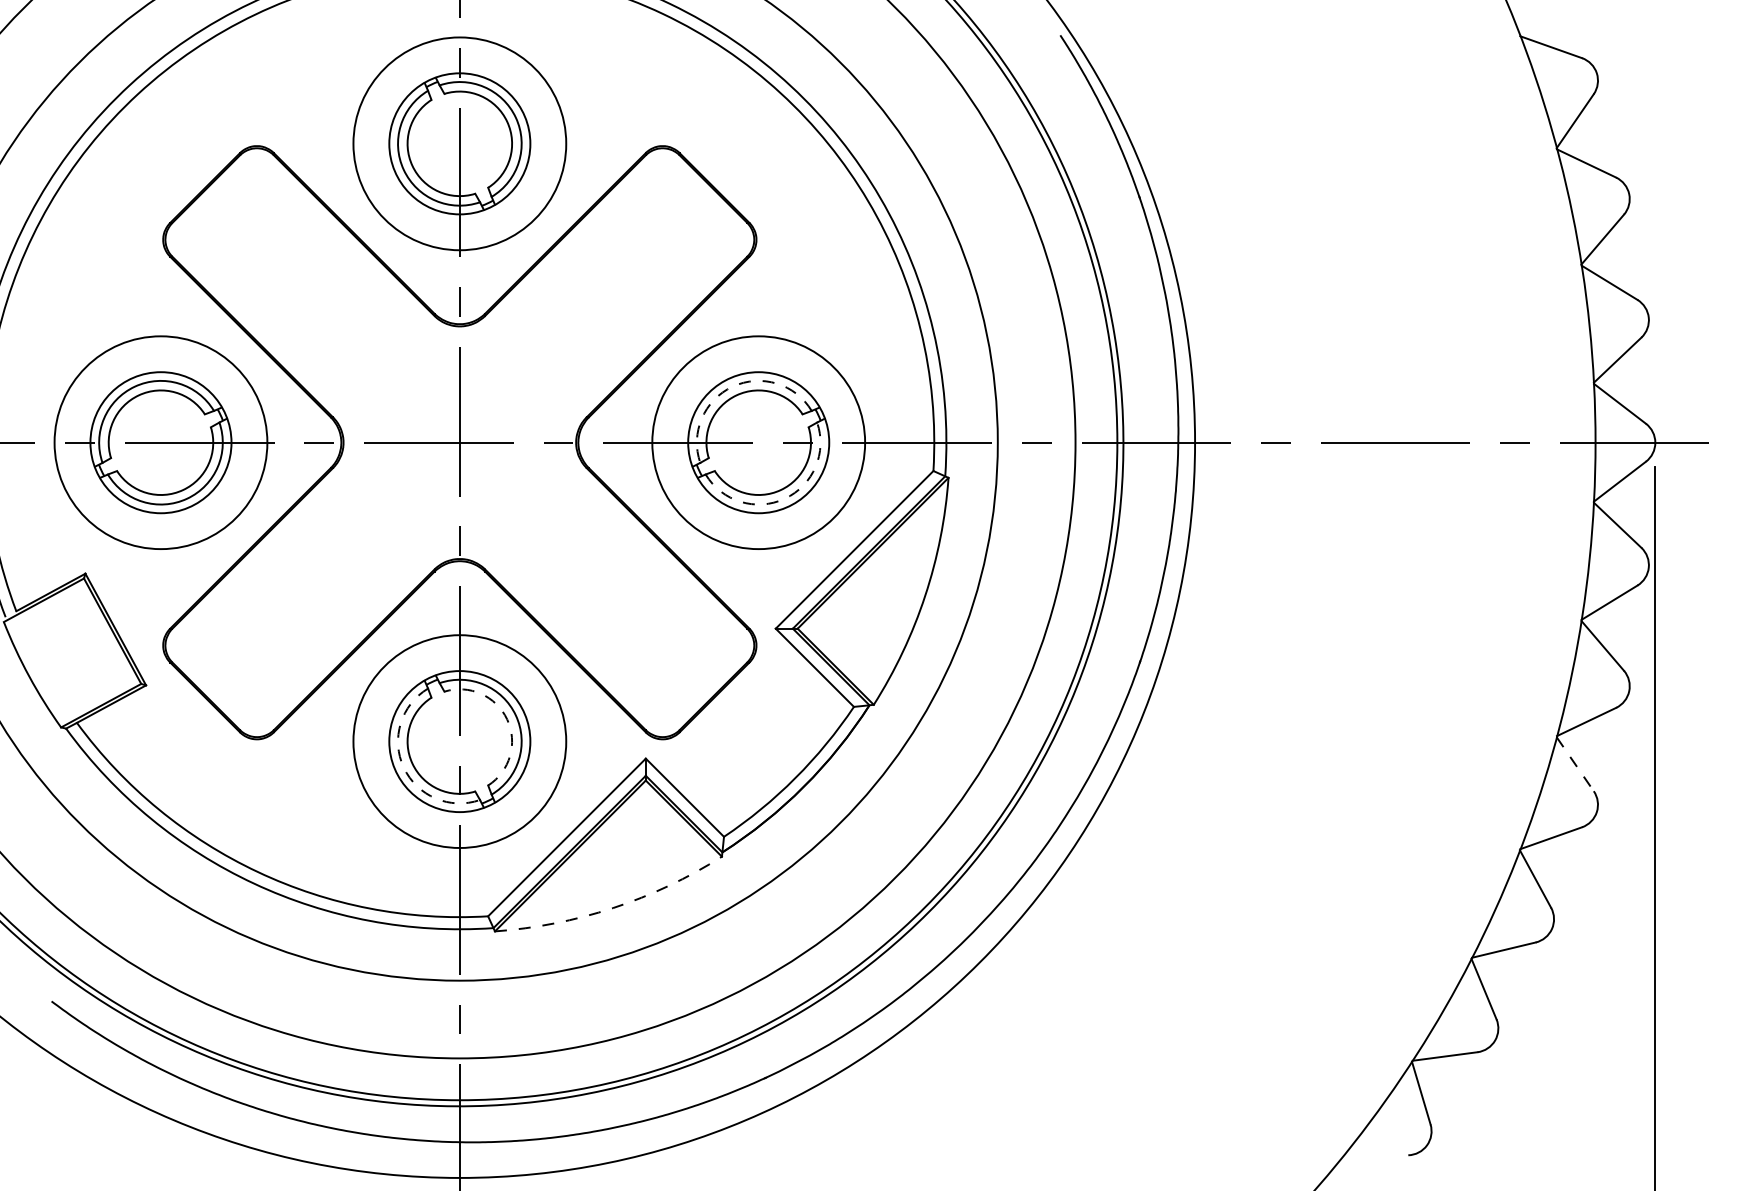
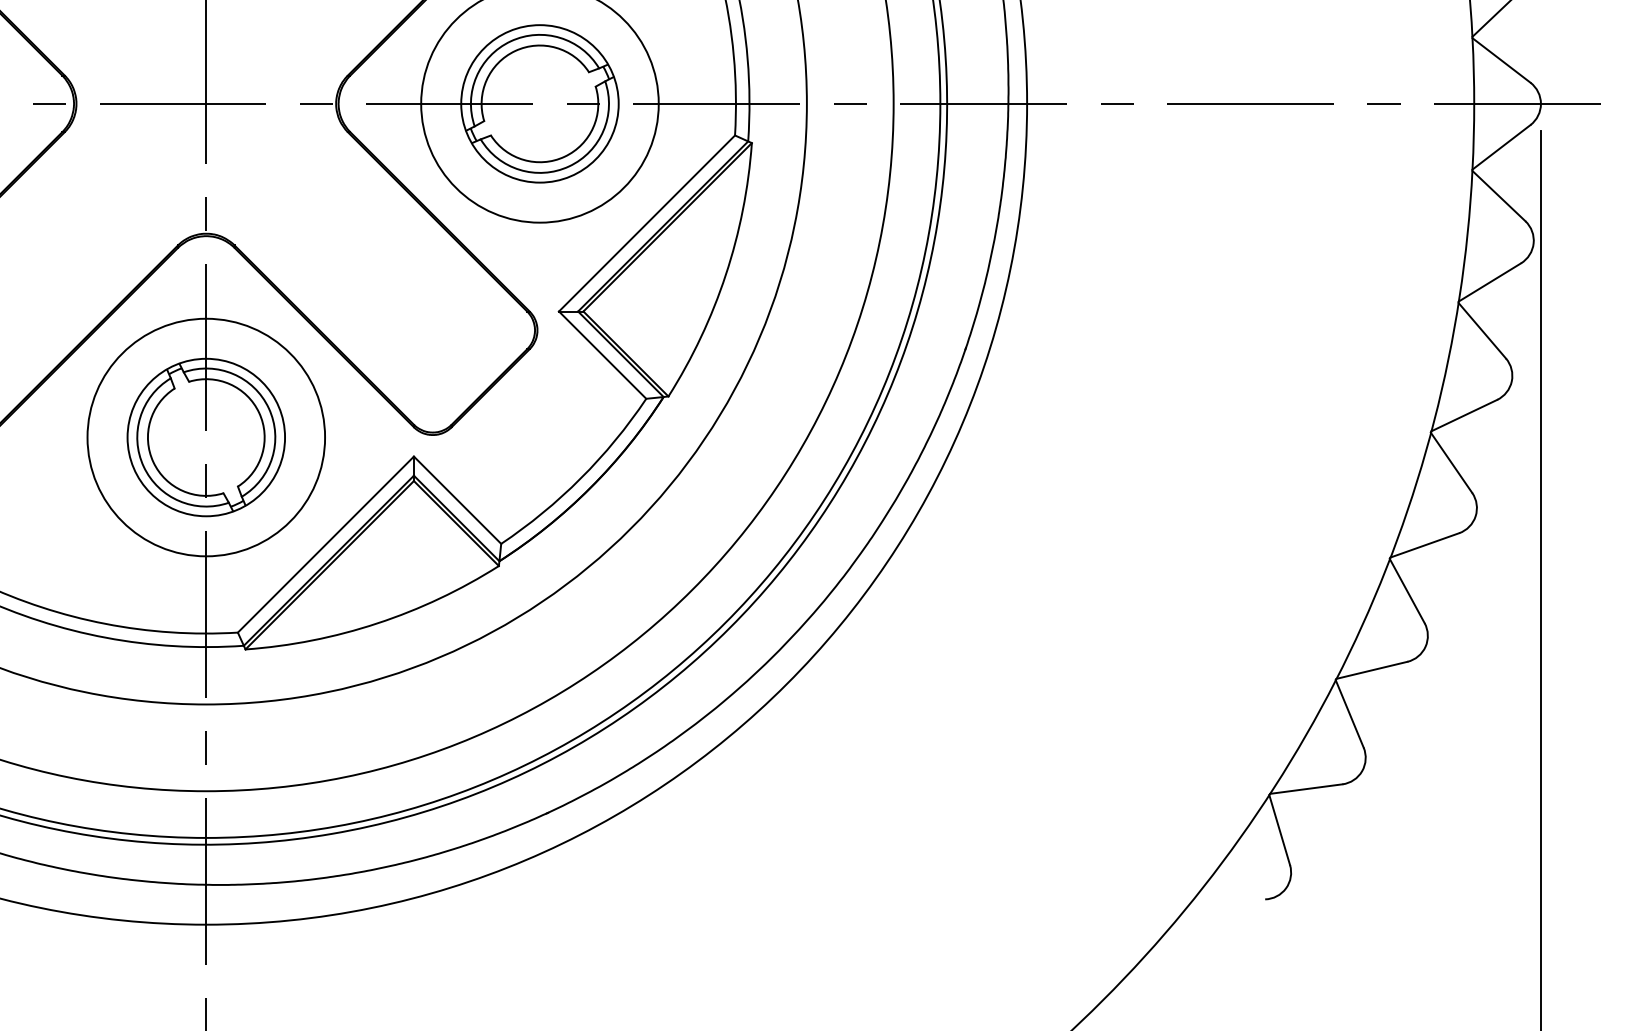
arc: (732, 386) -> (510, 41), dashed -> solid
arc: (784, 498) -> (568, 166), dashed -> solid
arc: (507, 719) -> (259, 412), dashed -> solid
line: (1575, 764) -> (1451, 463), dashed -> solid
arc: (403, 767) -> (143, 466), dashed -> solid
arc: (613, 908) -> (377, 623), dashed -> solid

